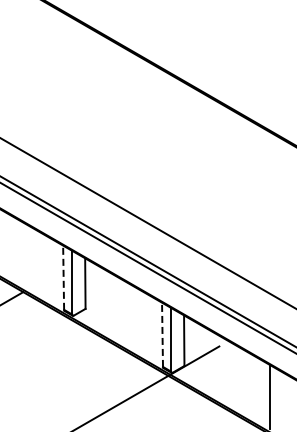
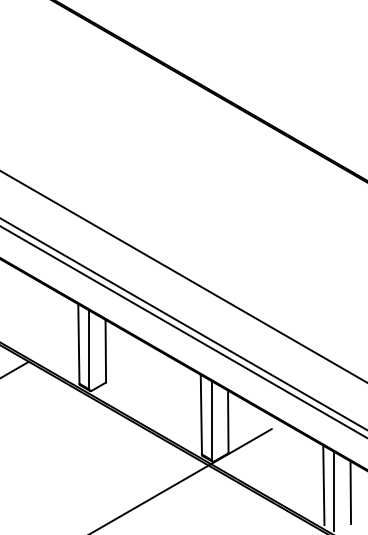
line: (63, 277) -> (78, 343), dashed -> solid
line: (162, 334) -> (201, 414), dashed -> solid
line: (260, 391) -> (322, 484), added
line: (282, 397) -> (349, 492), added

